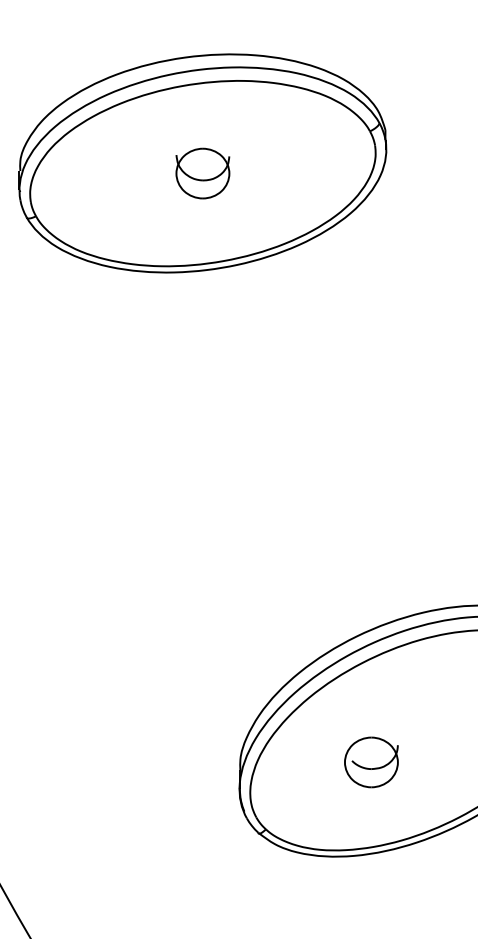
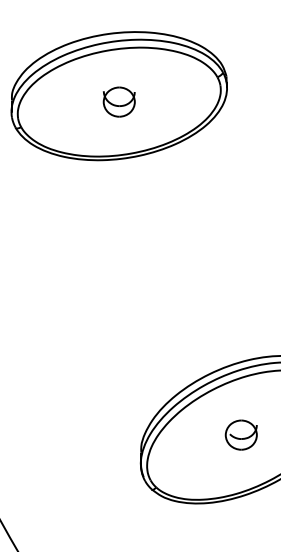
part: (370, 761) -> (240, 434), moved

